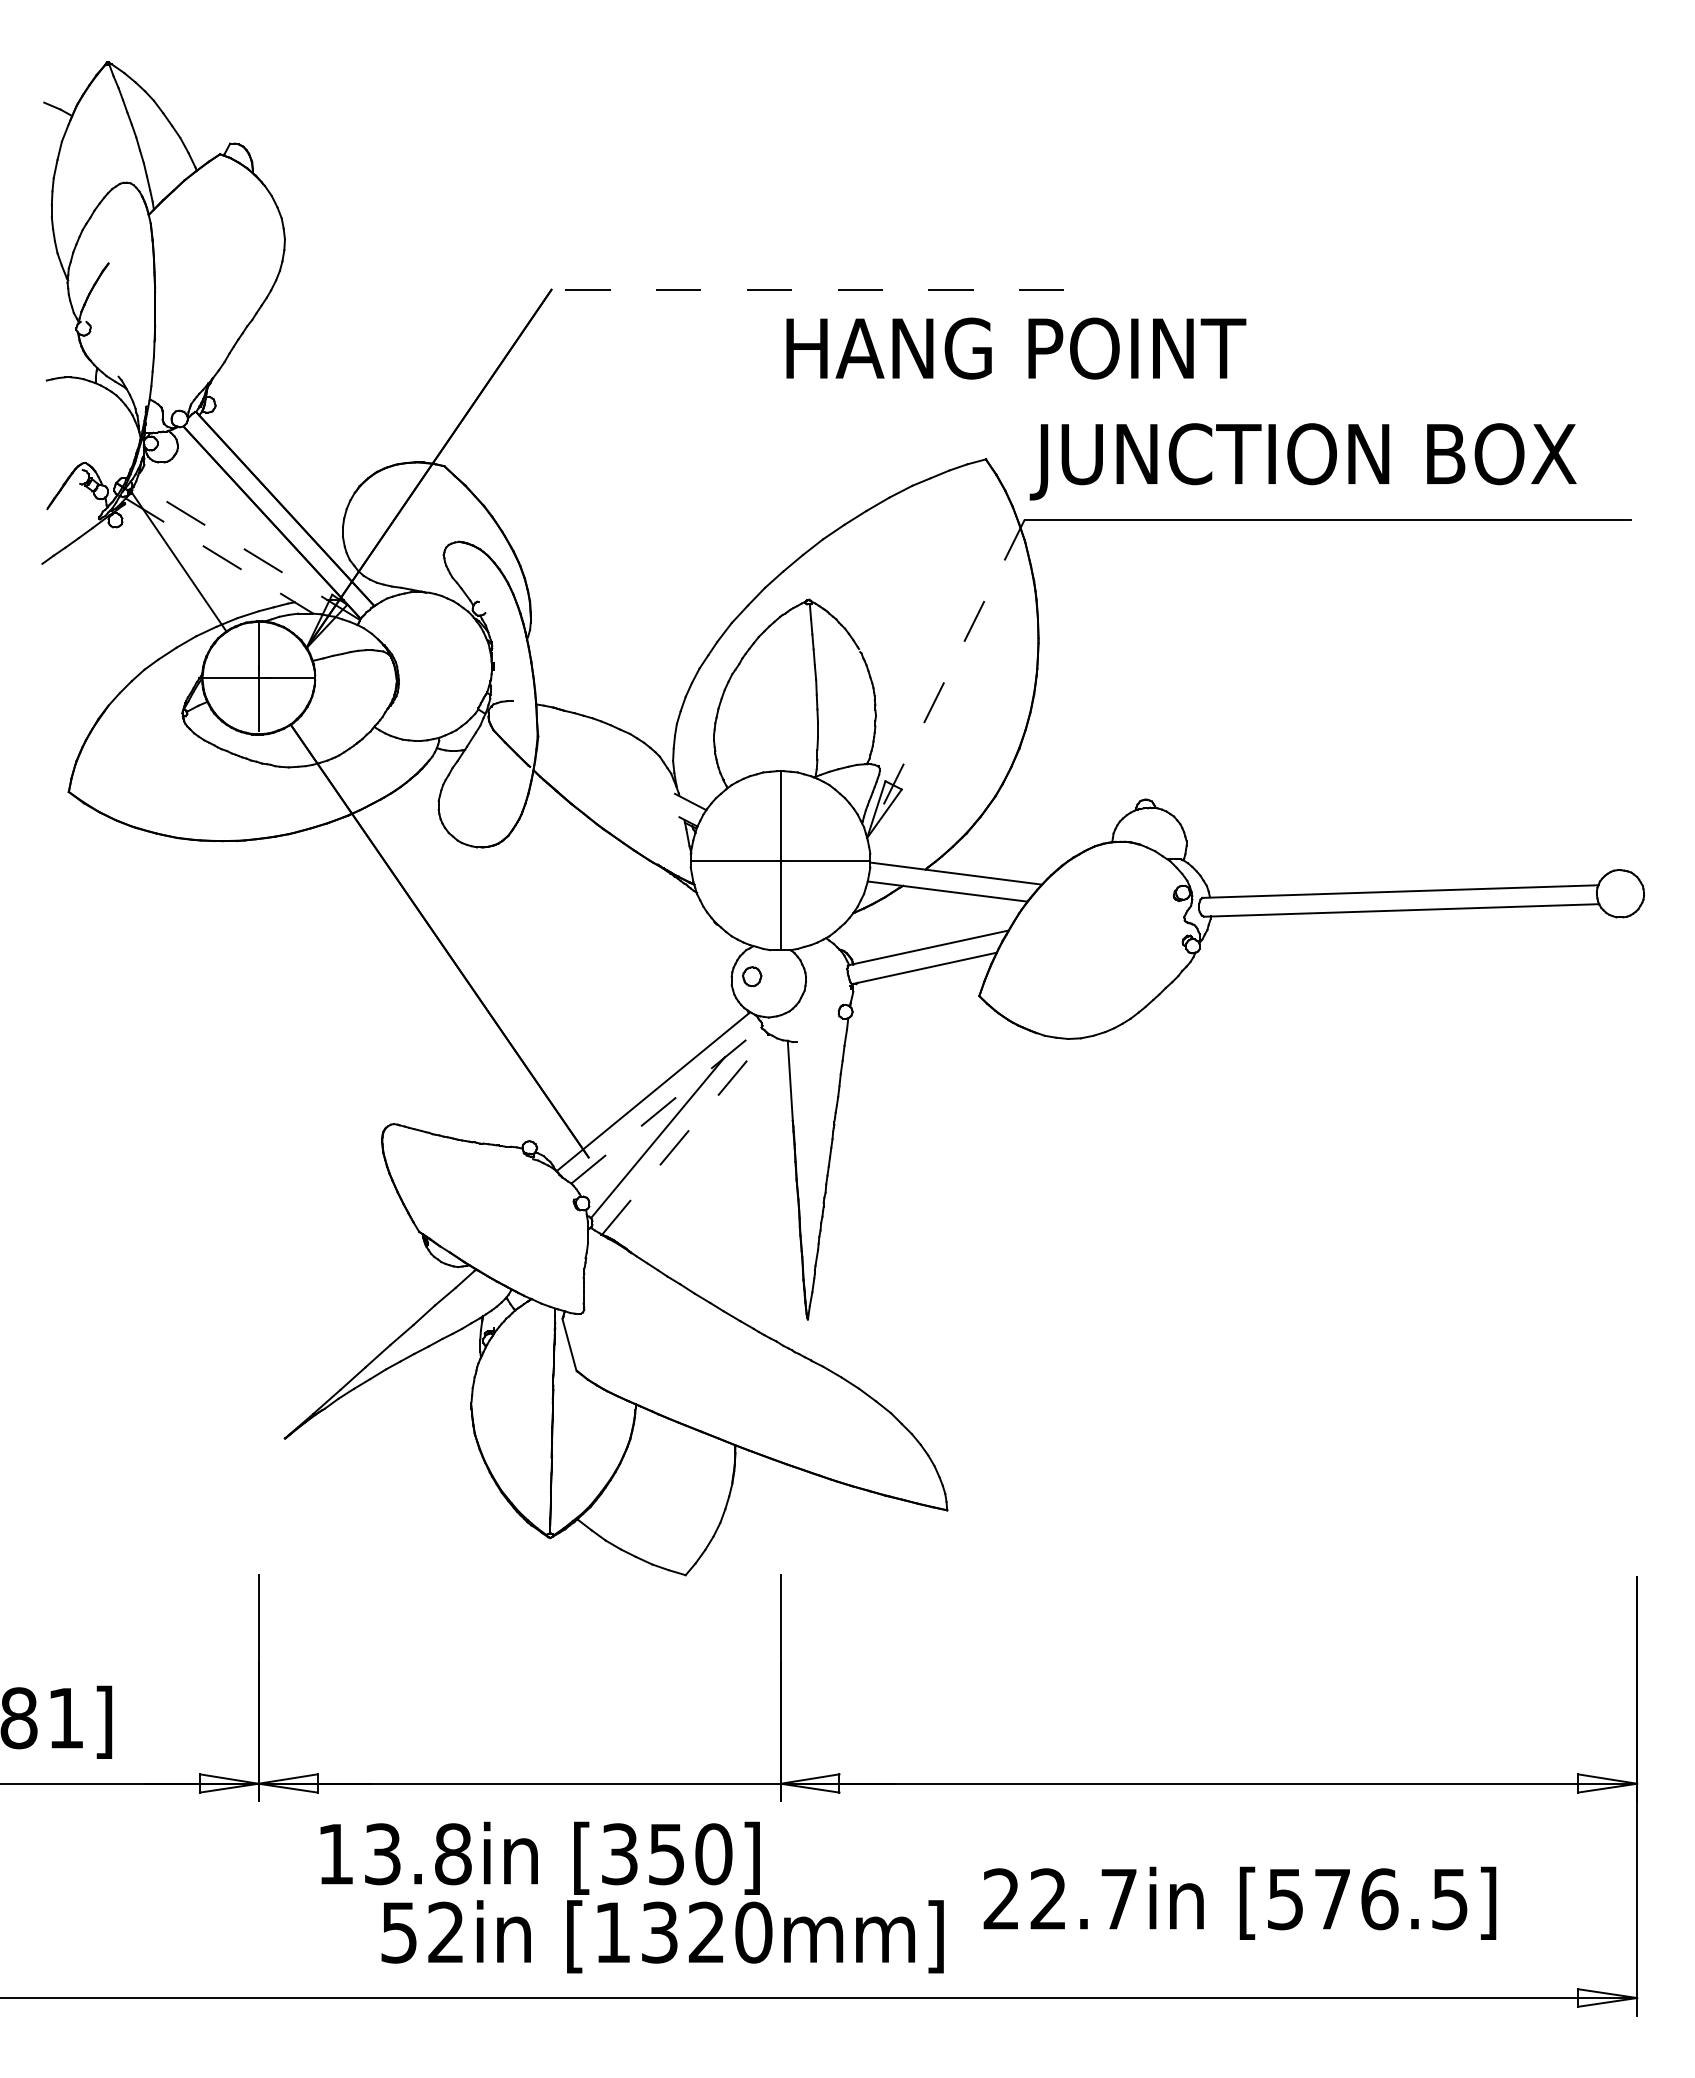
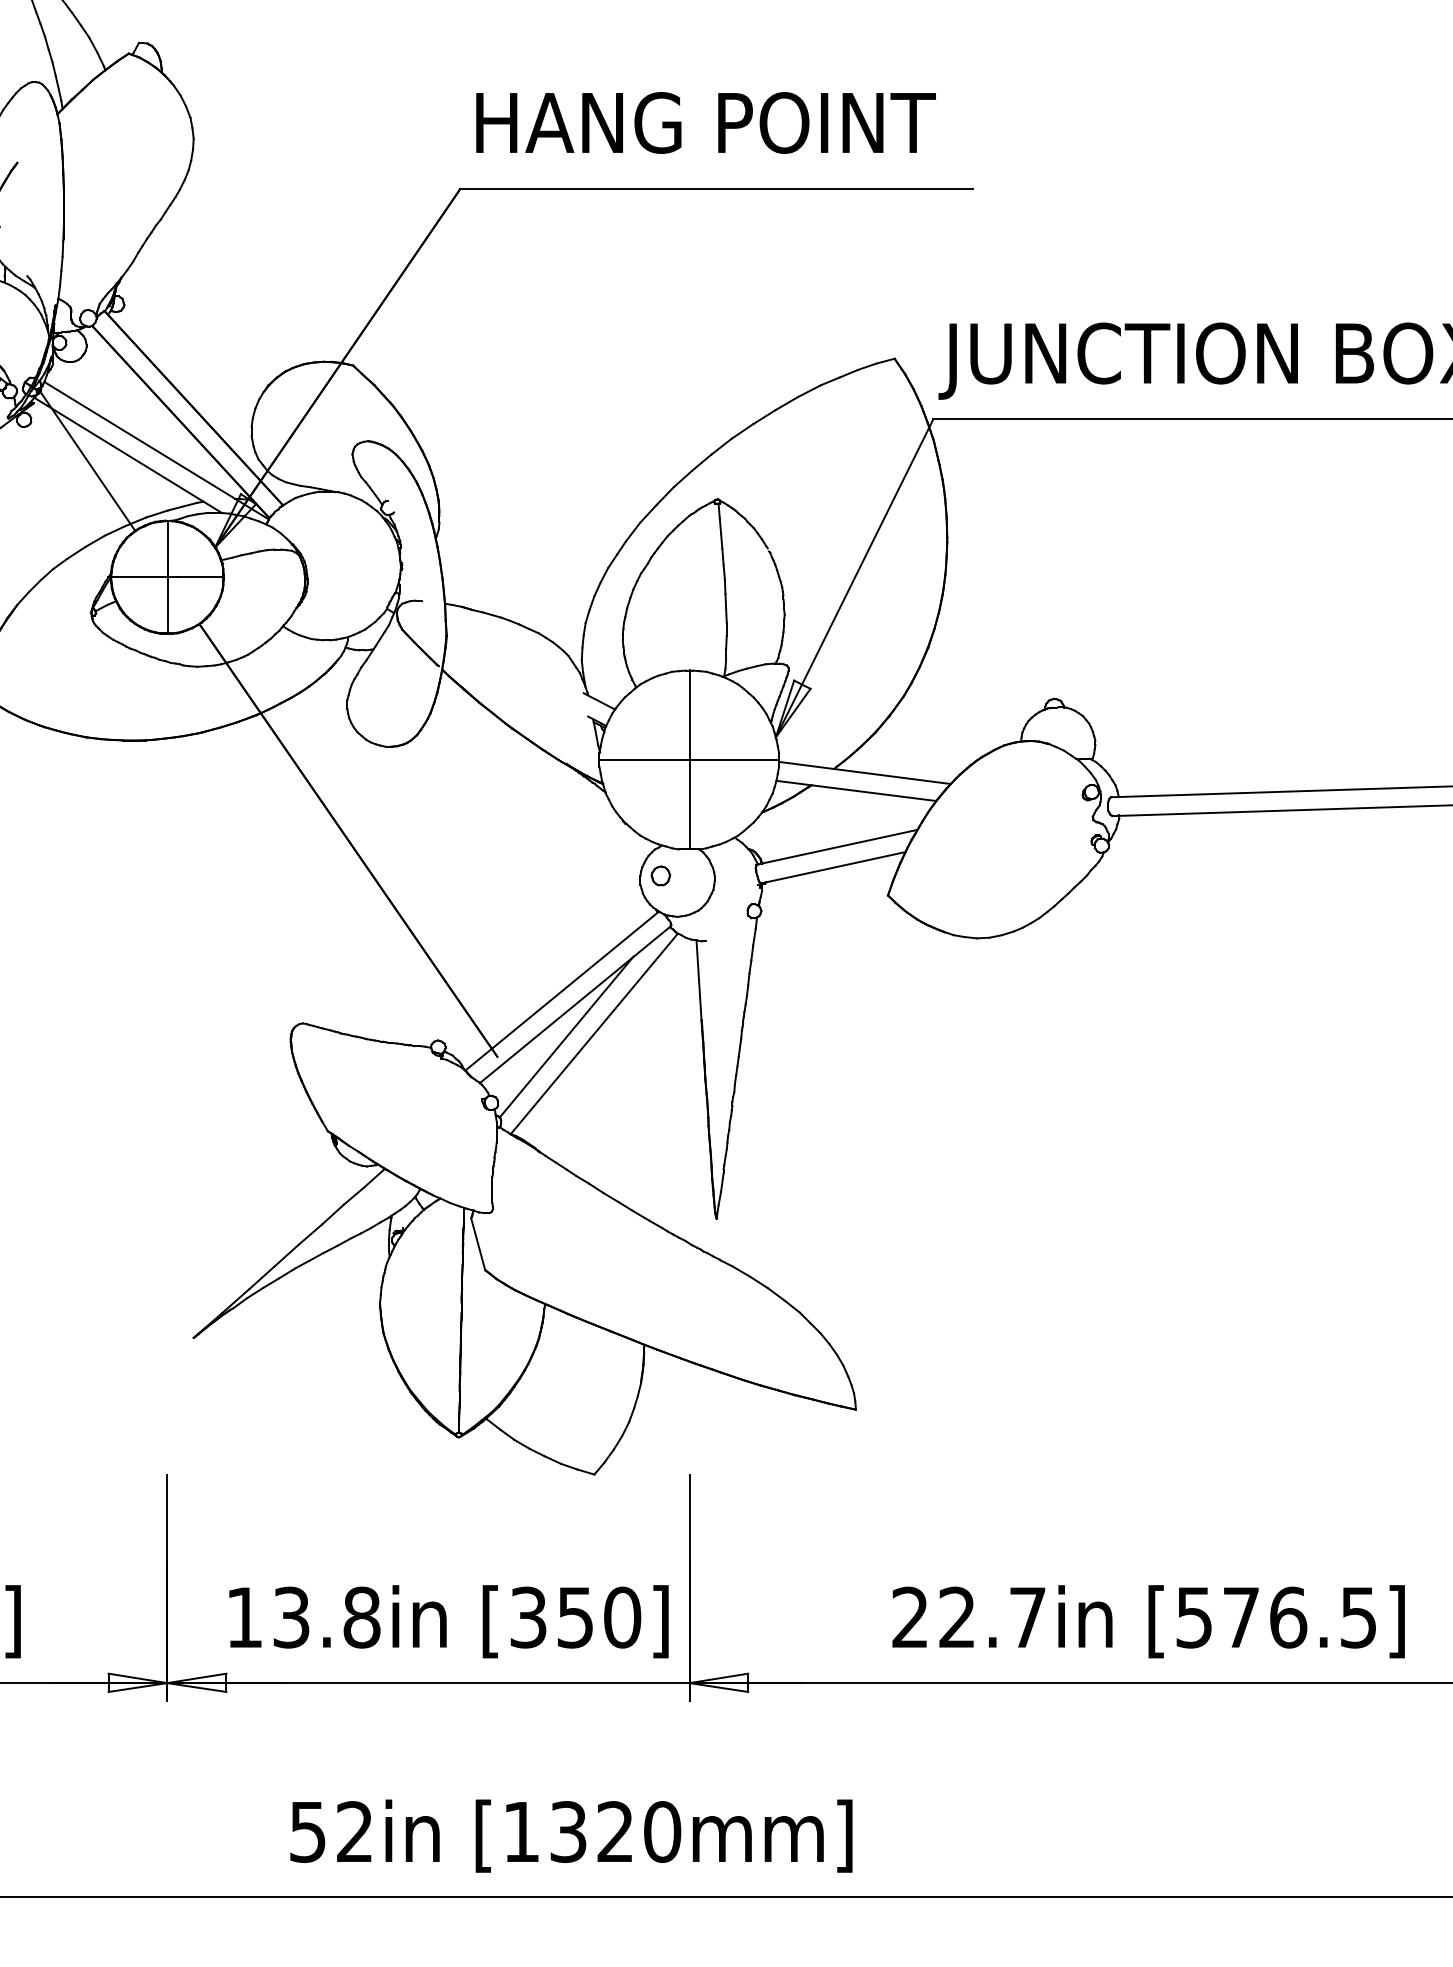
line: (807, 289) -> (716, 188), dashed -> solid
text: (1016, 348) -> (706, 122), moved
line: (247, 551) -> (156, 450), dashed -> solid
line: (219, 556) -> (128, 455), dashed -> solid
line: (945, 678) -> (854, 577), dashed -> solid
line: (666, 1105) -> (575, 1004), dashed -> solid
line: (685, 1134) -> (594, 1033), dashed -> solid
text: (539, 1857) -> (448, 1620), moved
text: (1239, 1902) -> (1148, 1620), moved

